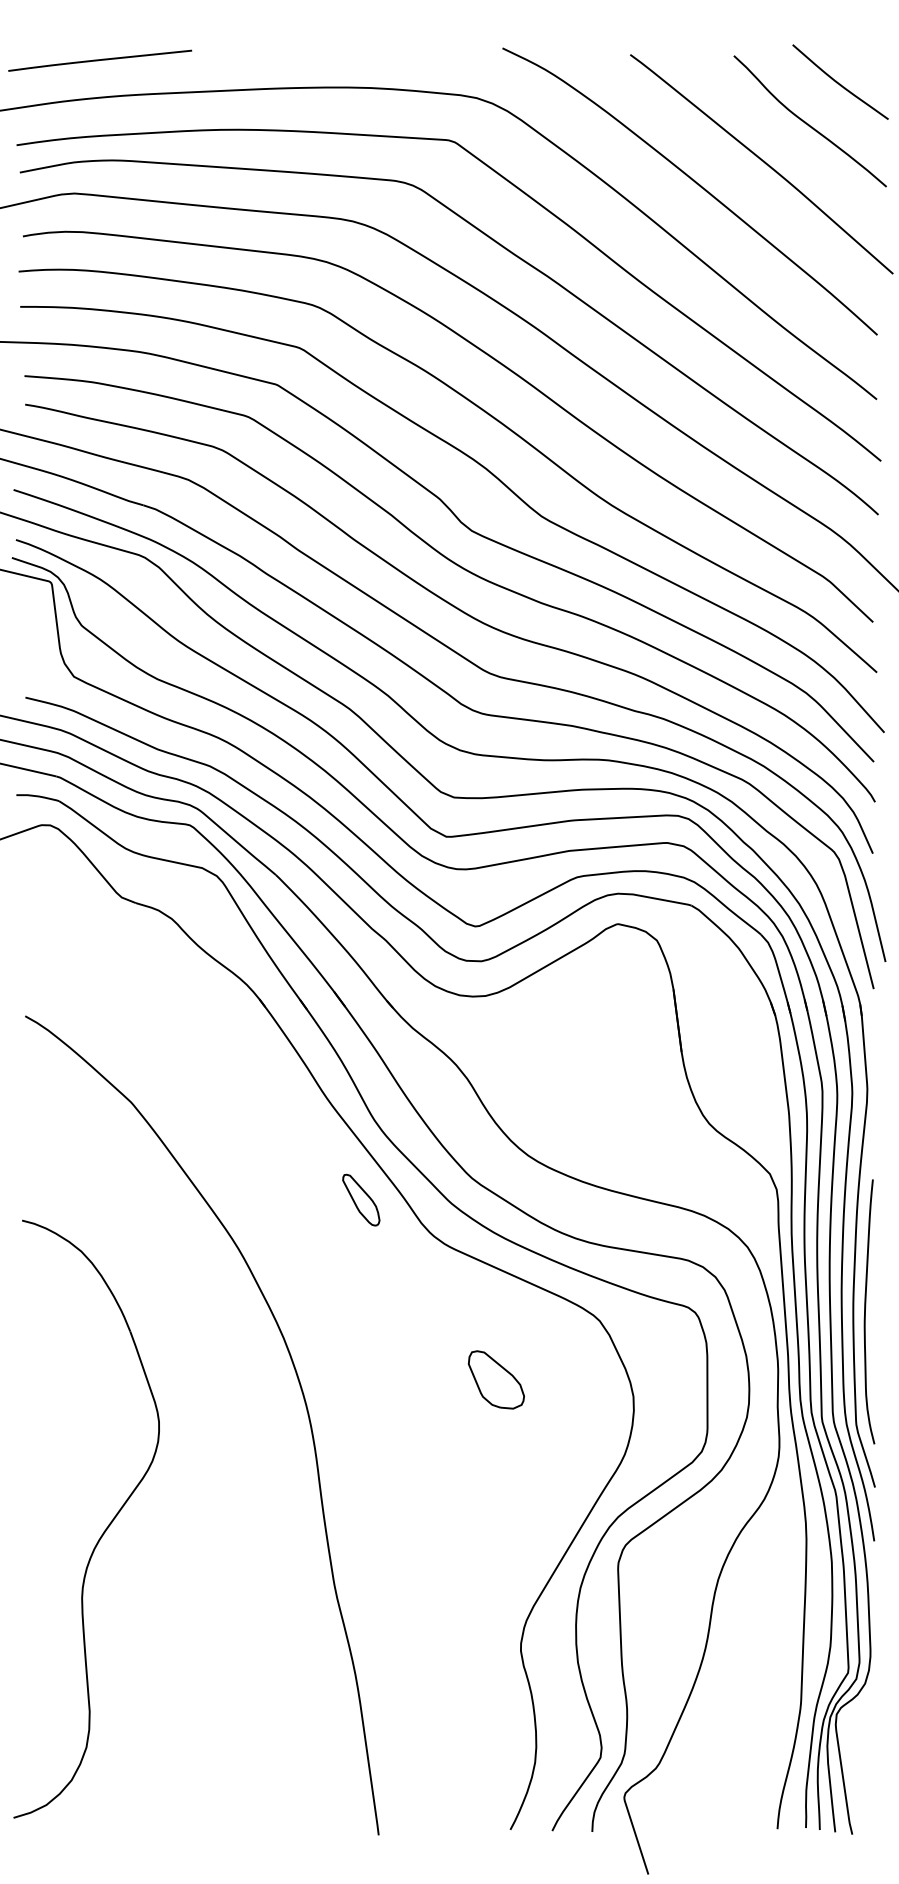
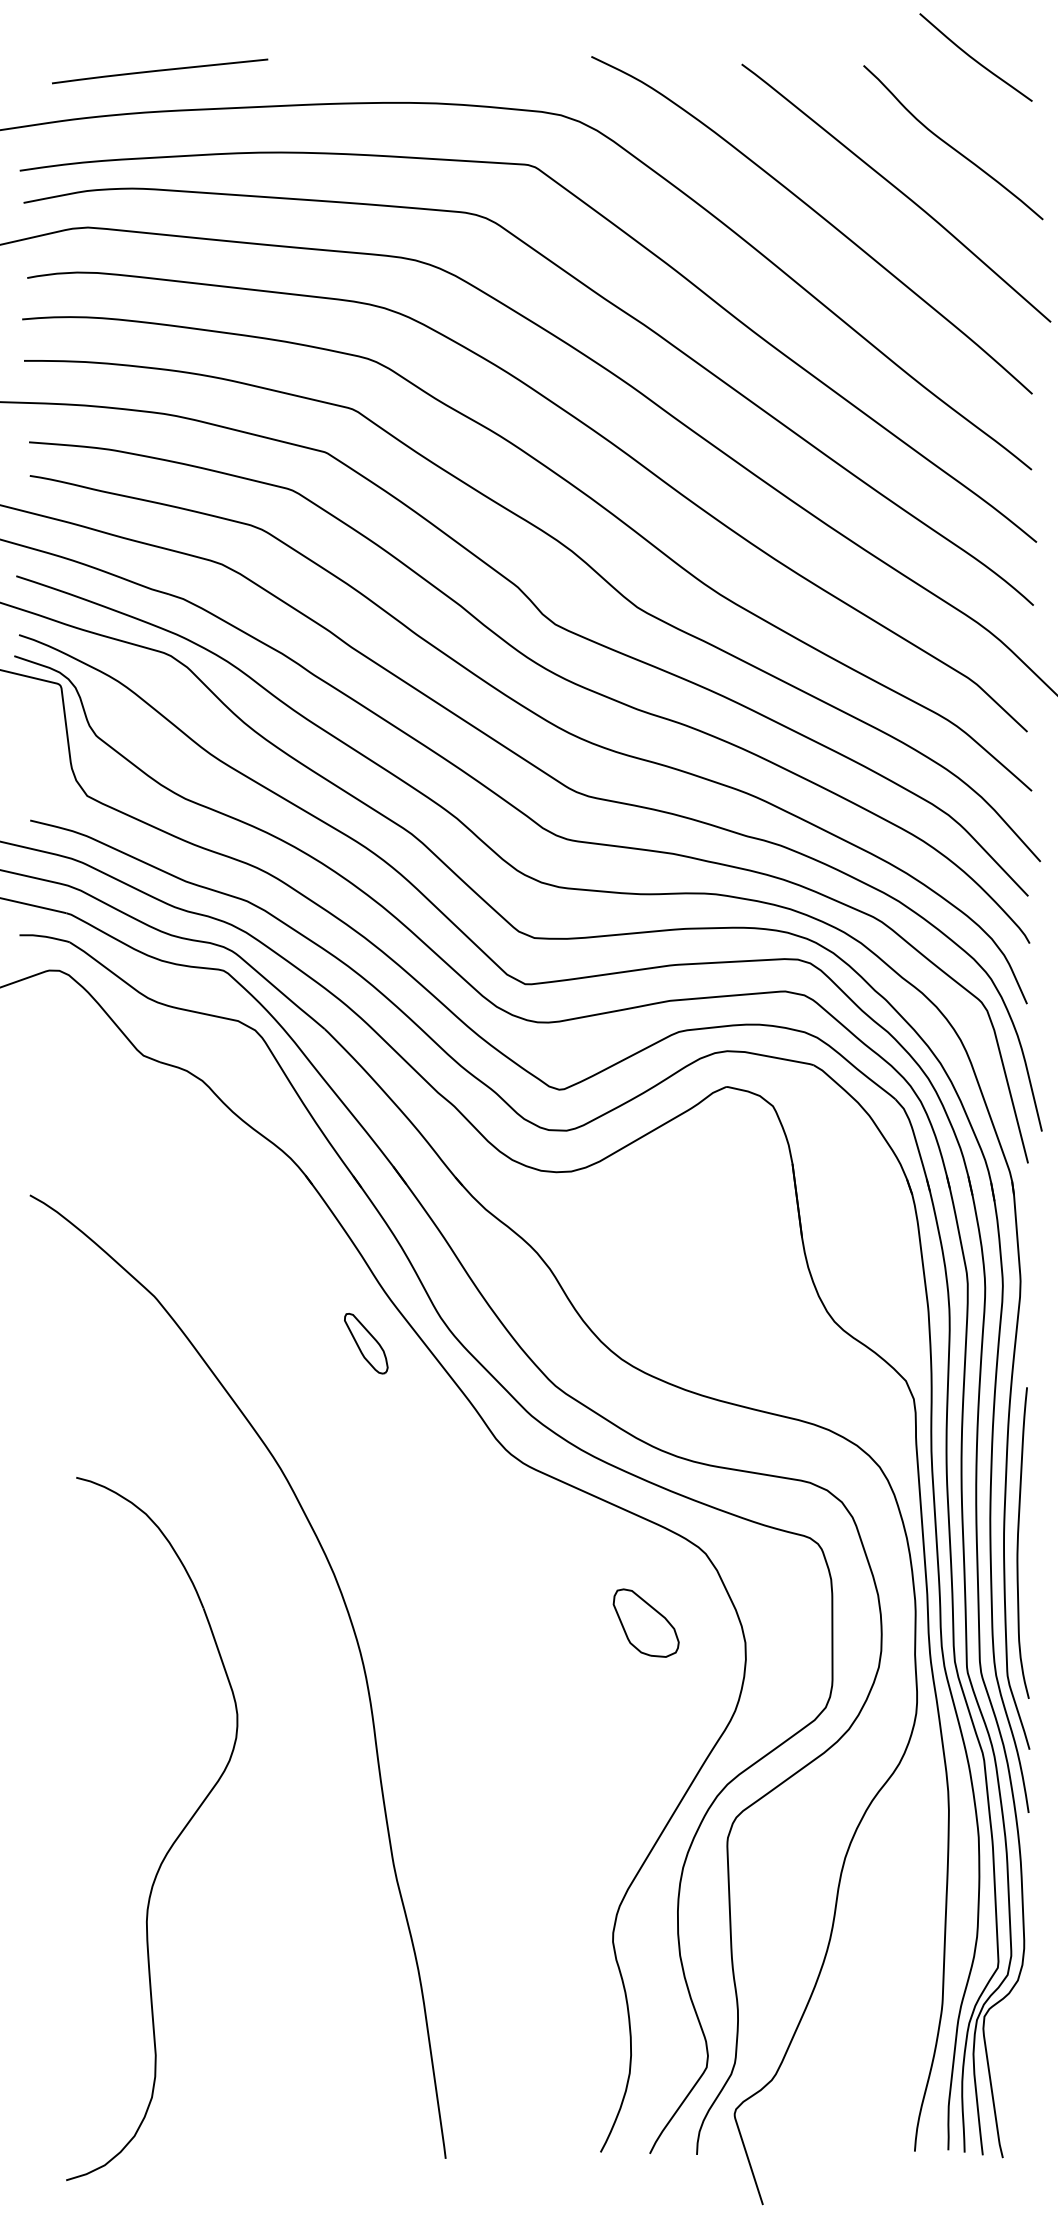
curve: (100, 60) -> (160, 71), moved
curve: (839, 82) -> (974, 58), moved
part: (361, 1200) -> (366, 1343), moved
part: (495, 1379) -> (645, 1622), moved
part: (104, 1529) -> (173, 1841), moved

